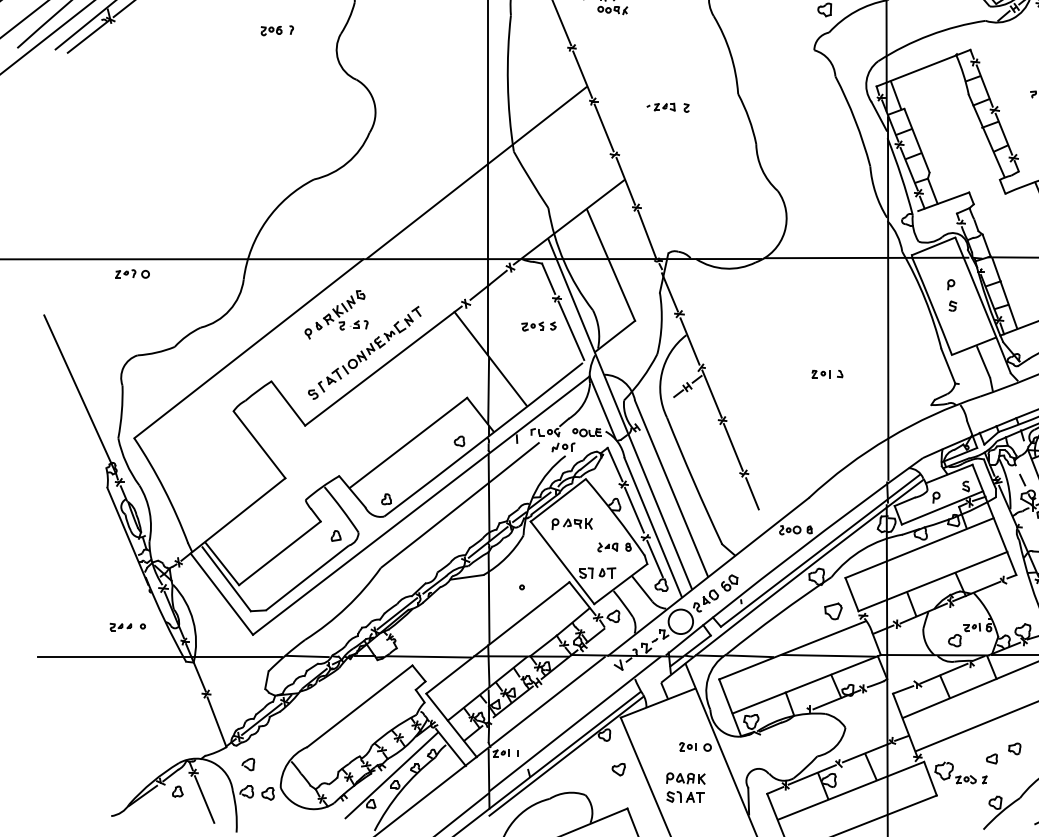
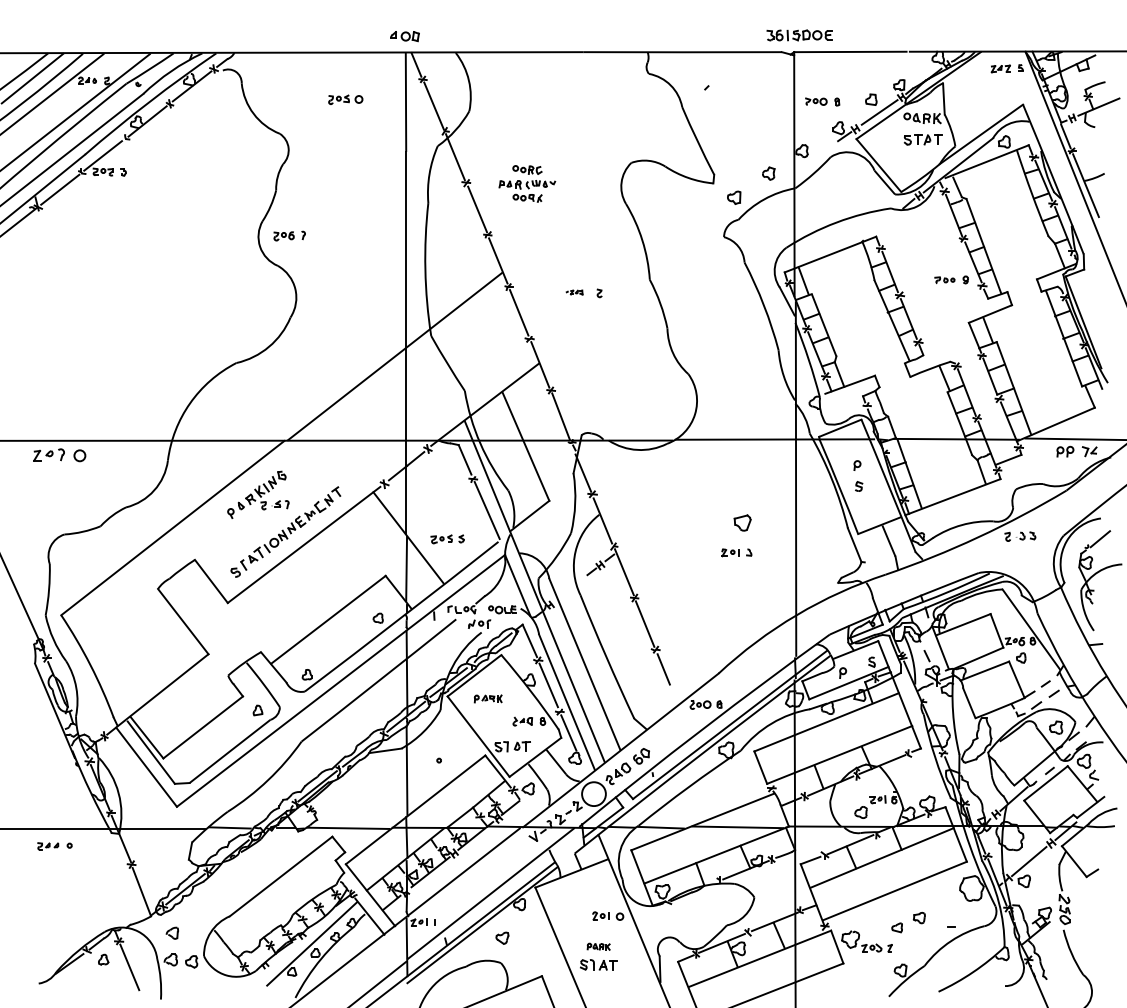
part: (277, 30) -> (289, 235), moved
part: (660, 107) -> (574, 292), size x0.6
part: (132, 273) -> (59, 454), size x1.6
part: (538, 326) -> (447, 539), moved
part: (572, 523) -> (488, 698), size x0.7
part: (833, 610) -> (742, 522), moved
part: (127, 627) -> (54, 846), moved
part: (618, 768) -> (502, 937), moved
part: (685, 778) -> (598, 946), size x0.6

